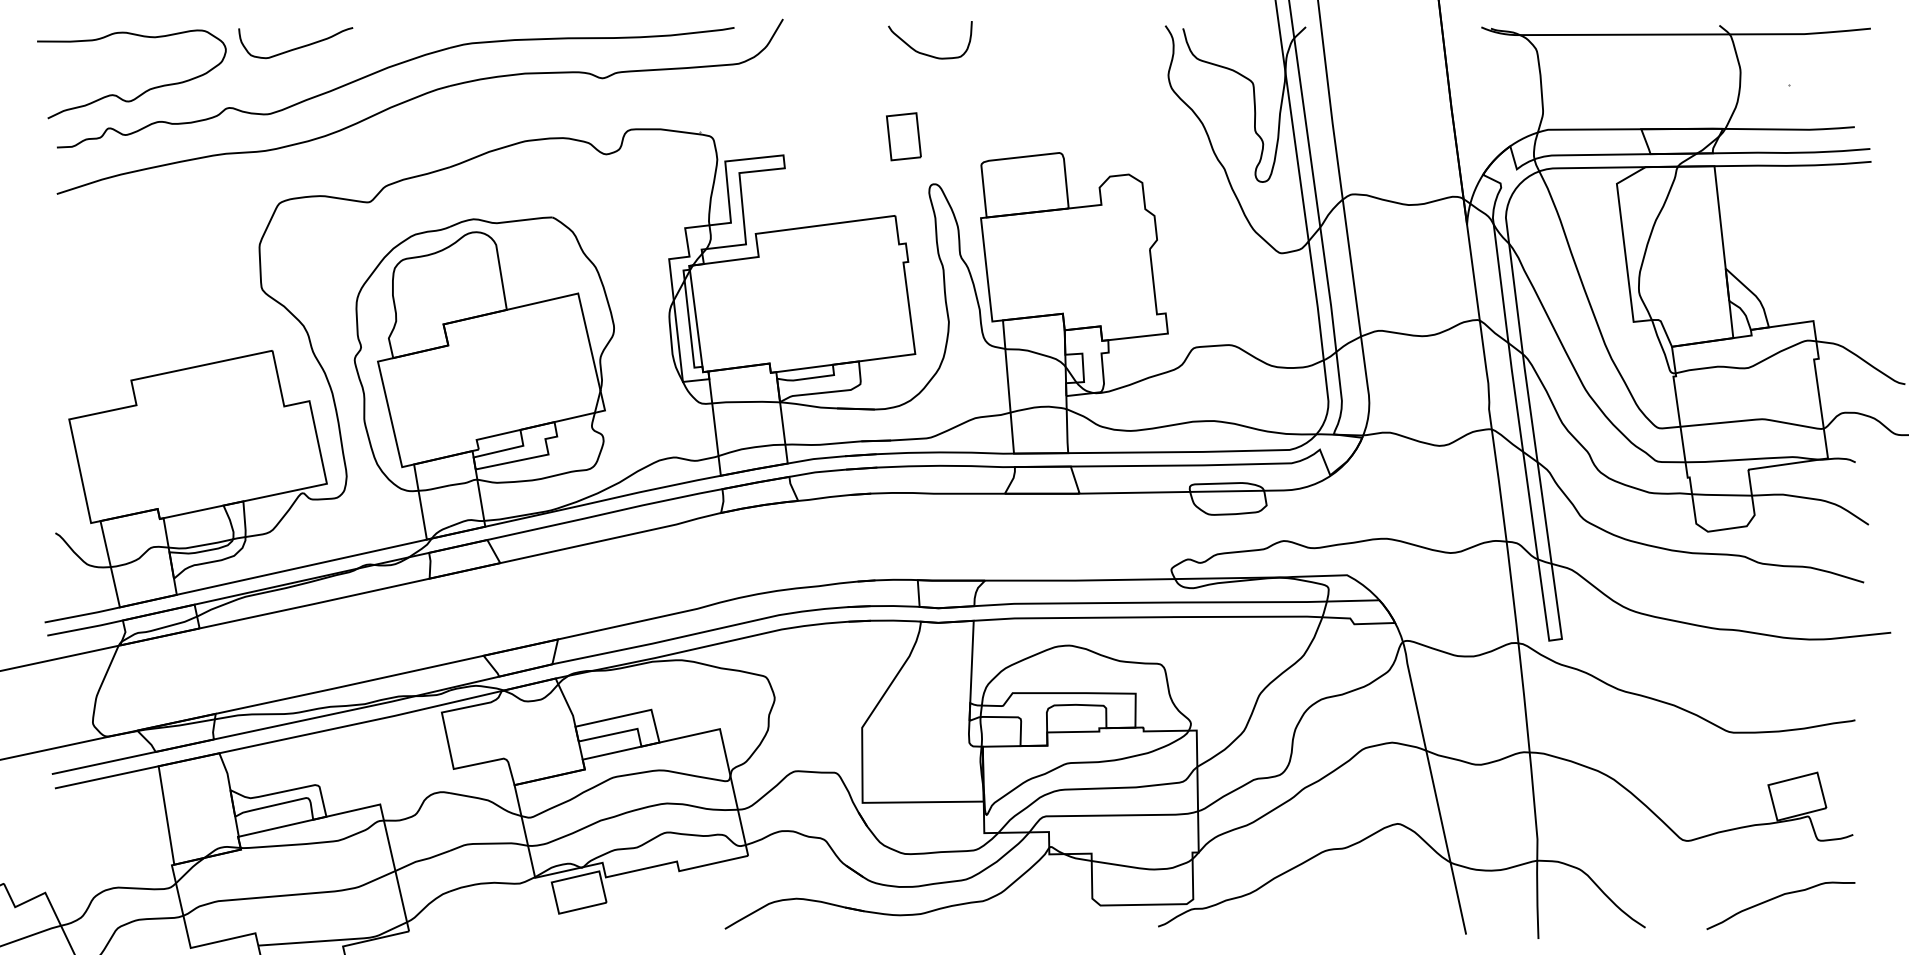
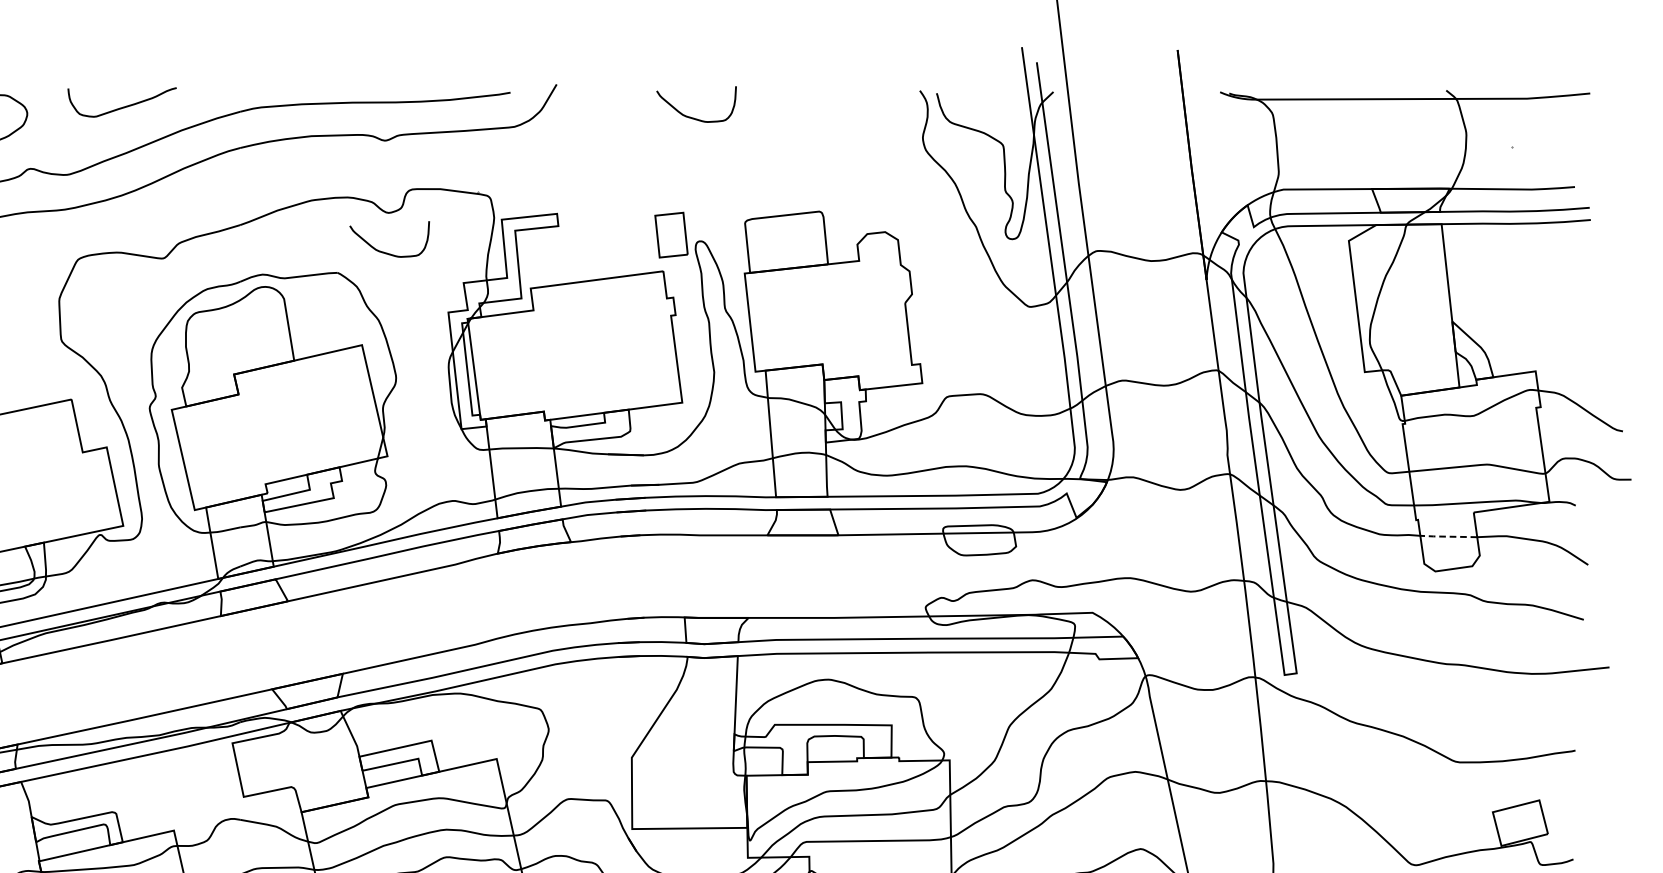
curve: (296, 47) -> (122, 106), moved
part: (903, 136) -> (671, 234), moved
curve: (602, 195) -> (385, 252), added
line: (1721, 495) -> (1448, 537), solid -> dashed

